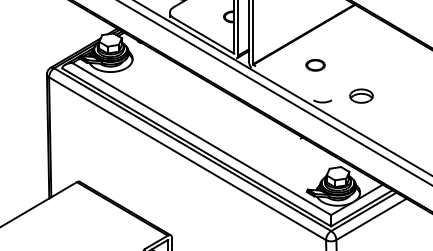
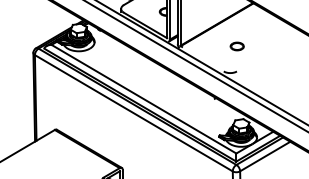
part: (314, 65) -> (236, 46), moved
part: (362, 96) -> (258, 68), removed

